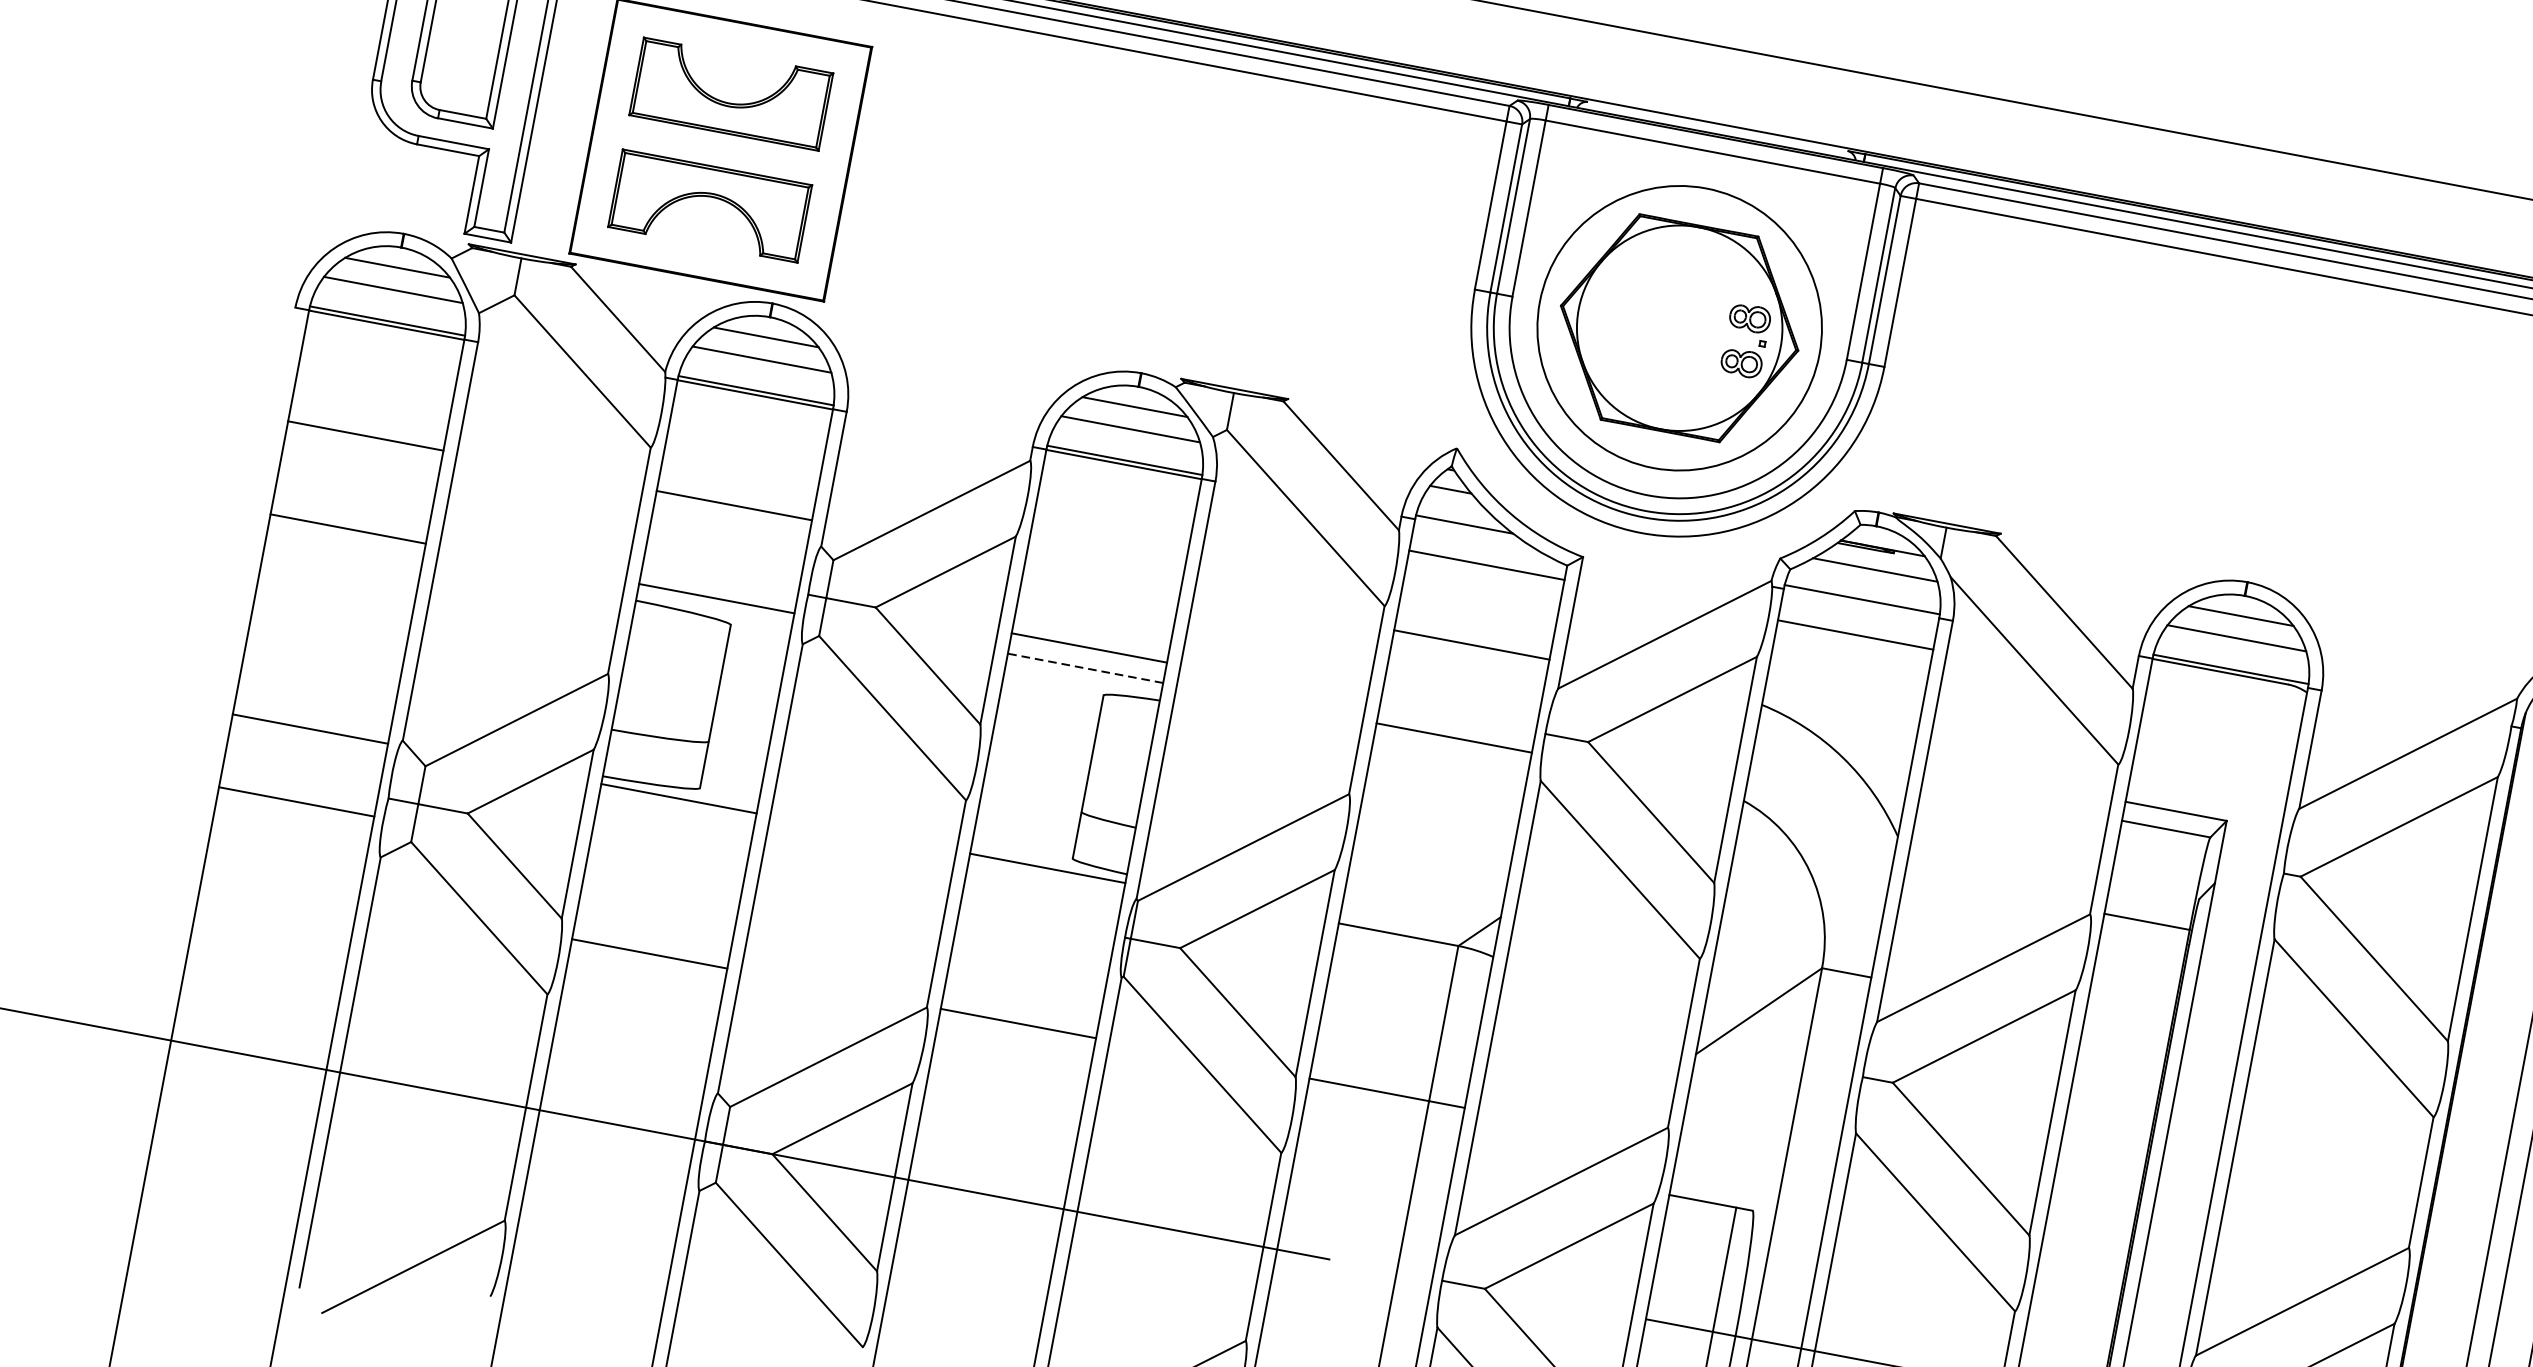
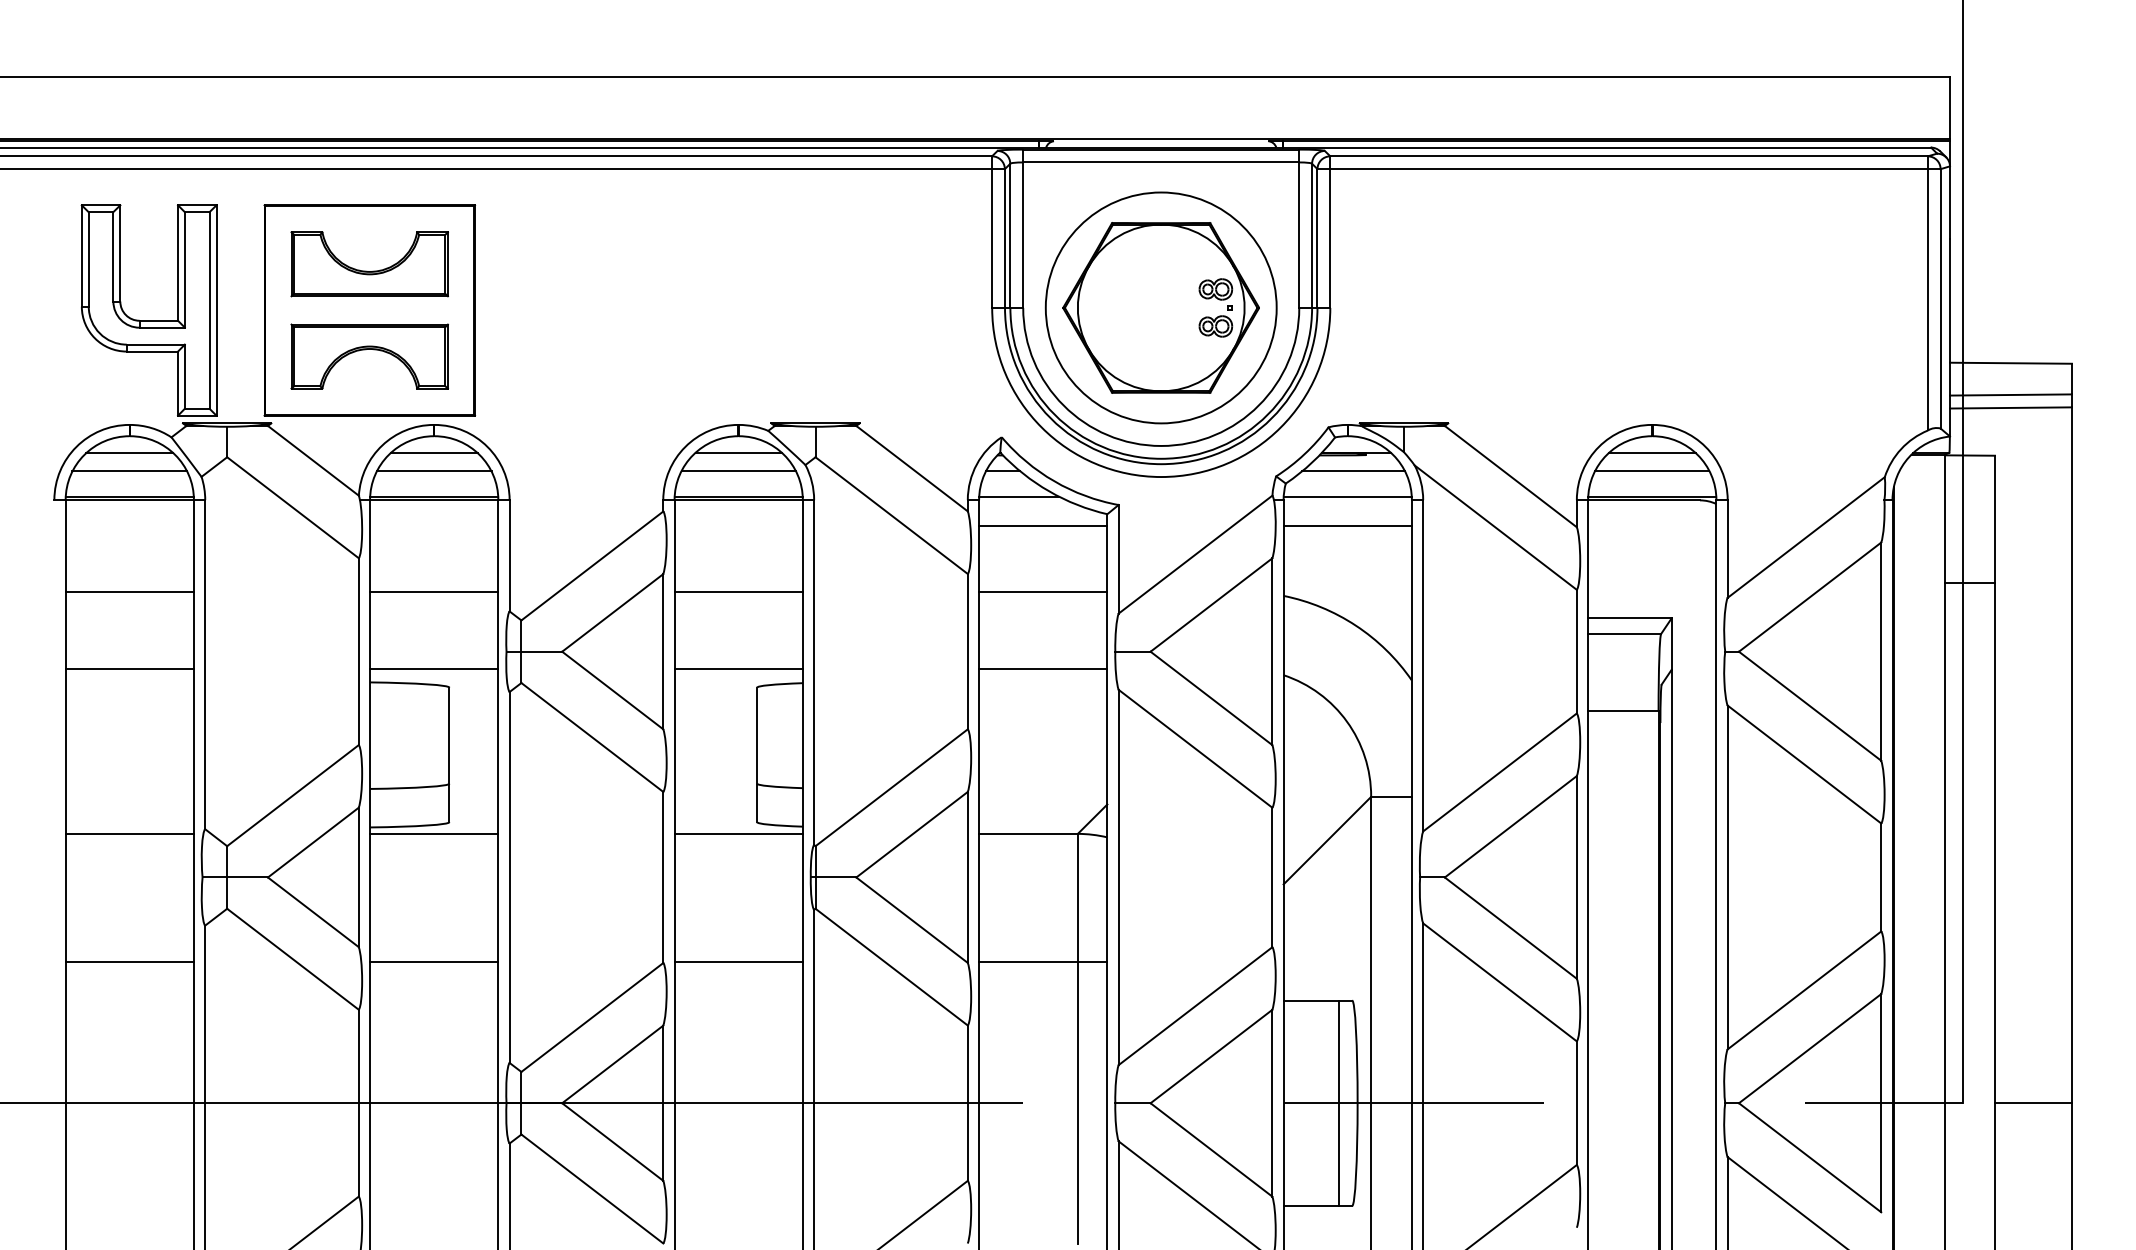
line: (1089, 647) -> (738, 591), moved
line: (1085, 668) -> (738, 668), dashed -> solid
line: (296, 802) -> (129, 962), moved

